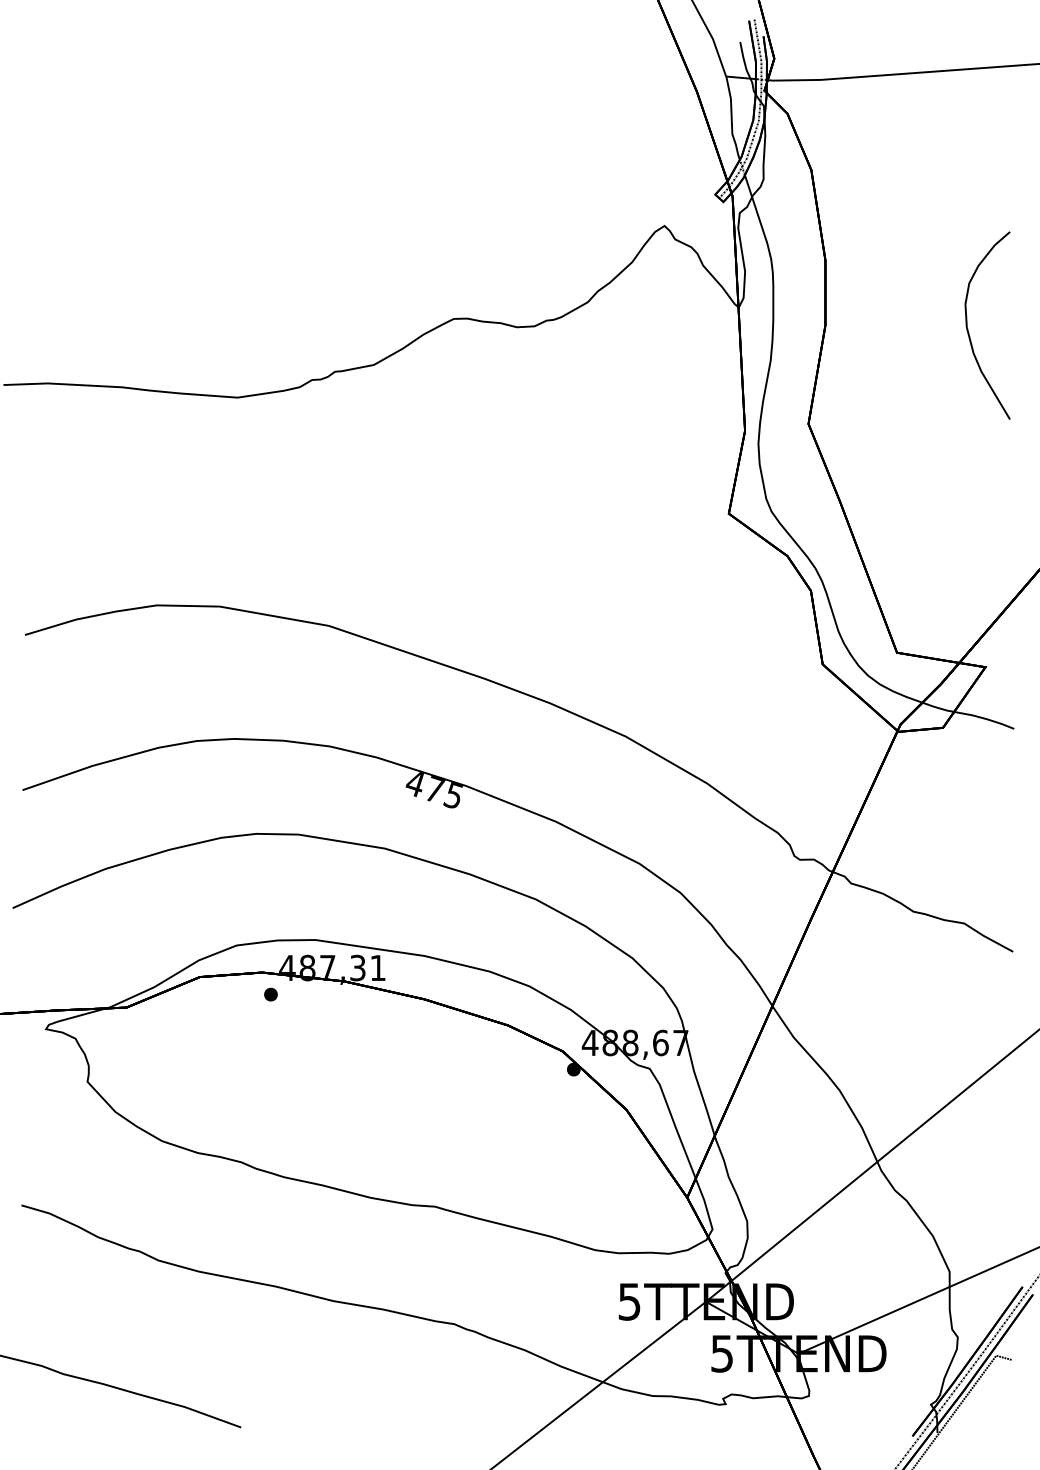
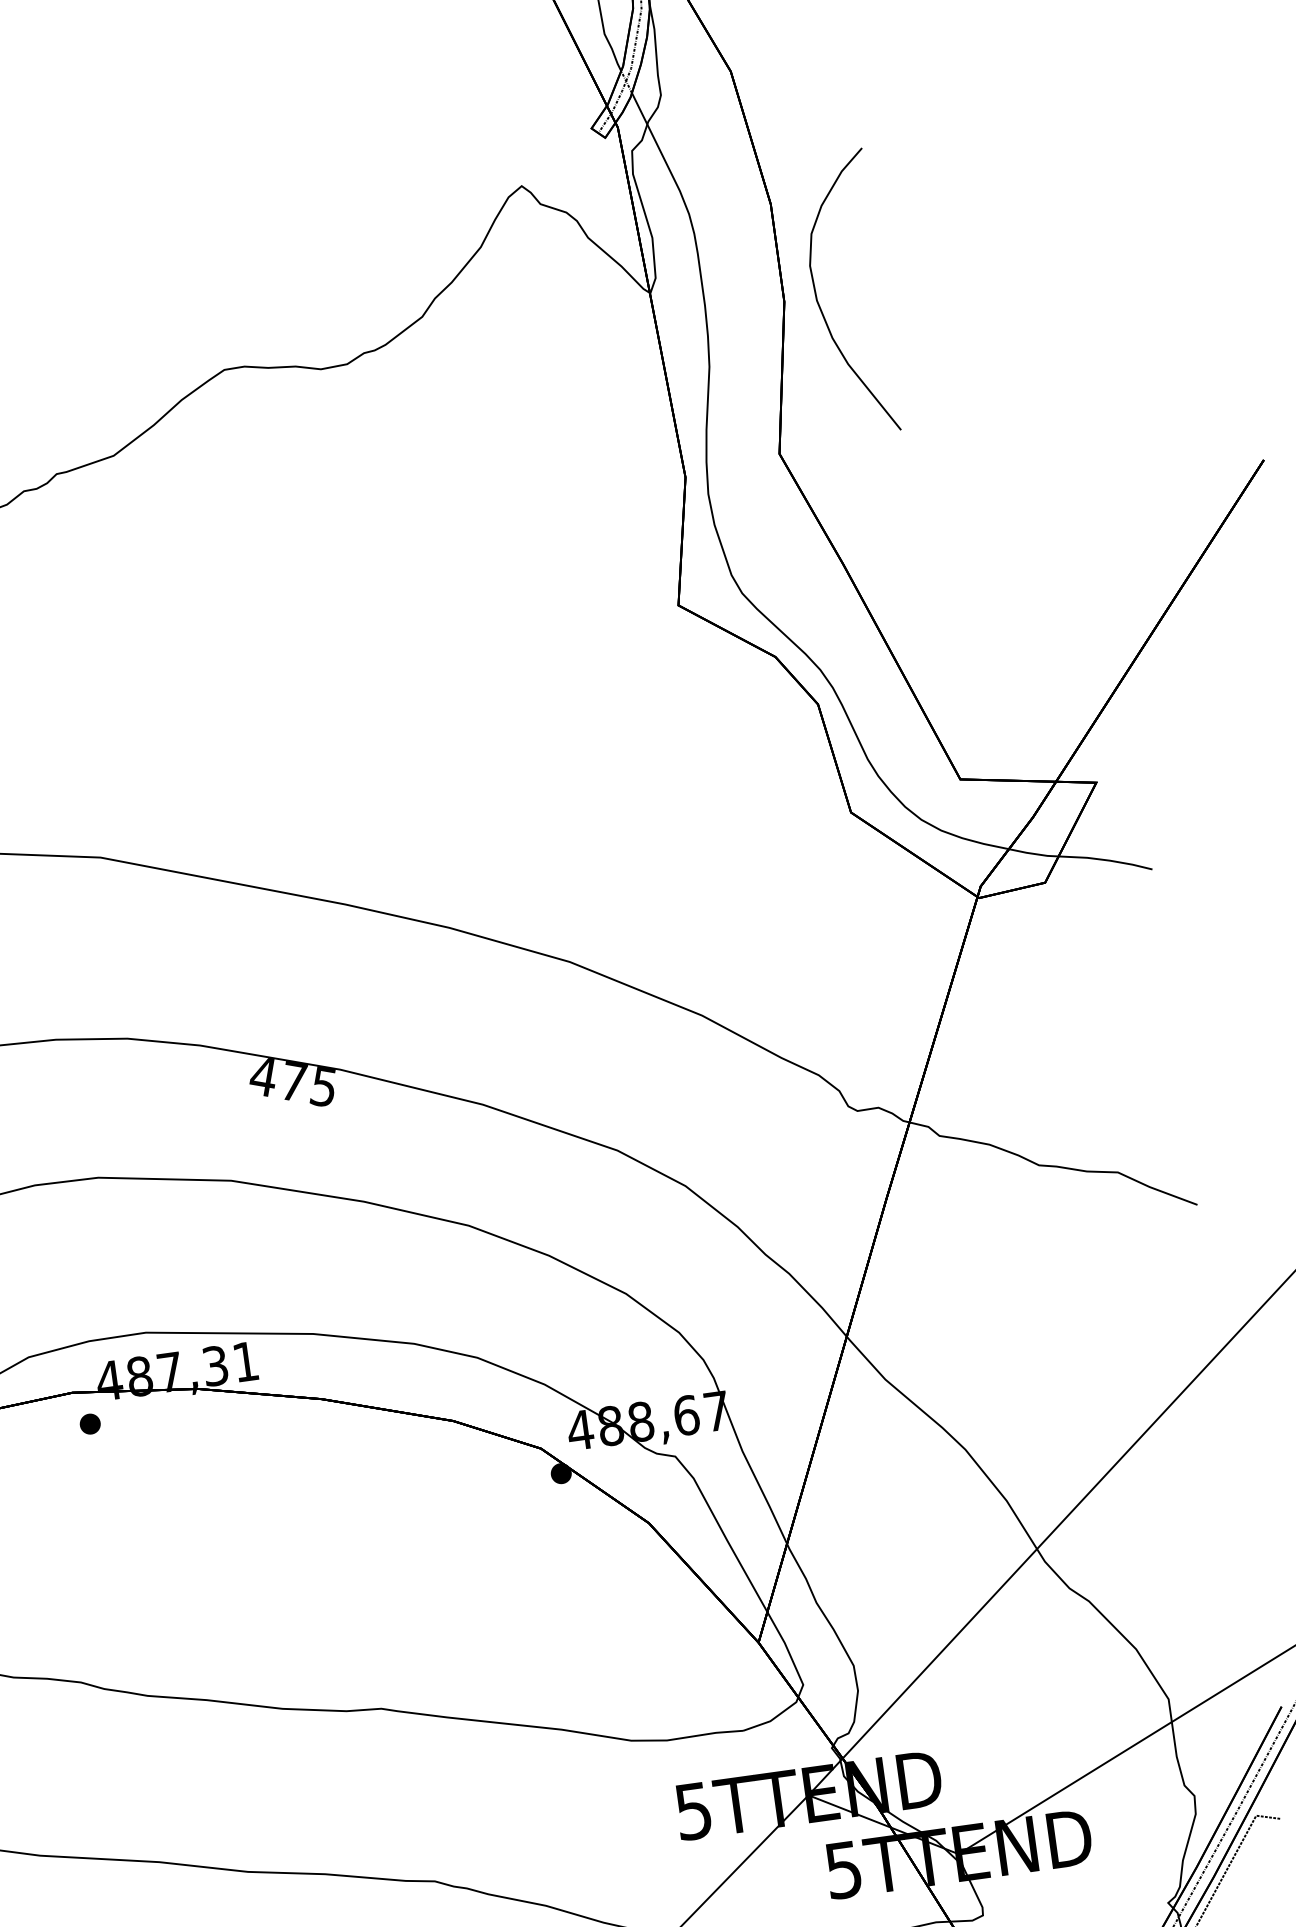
curve: (968, 328) -> (819, 301), moved

